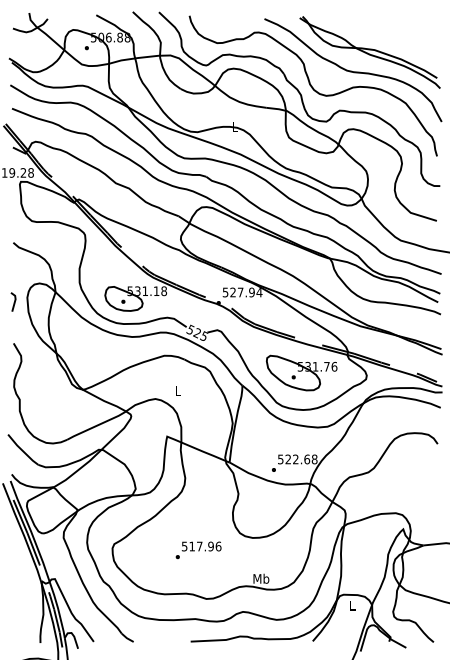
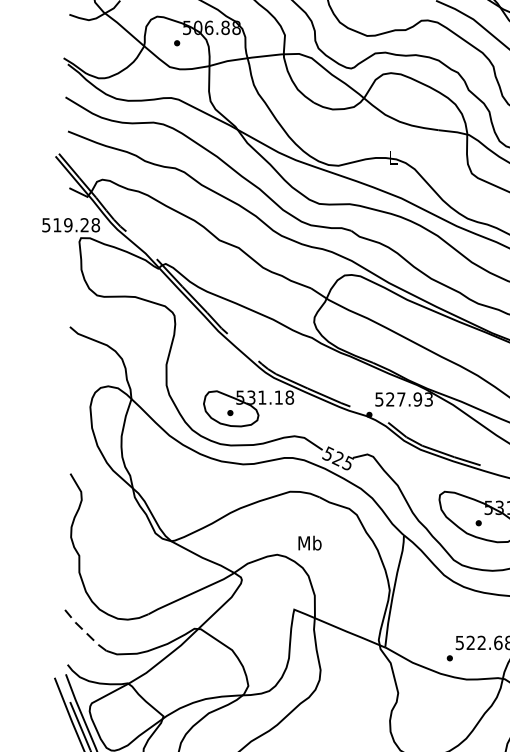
text: (259, 292) -> (428, 399), 527.94 -> 527.93
line: (14, 301) -> (71, 412), removed
text: (177, 391) -> (309, 543), L -> Mb
line: (22, 450) -> (83, 629), solid -> dashed

